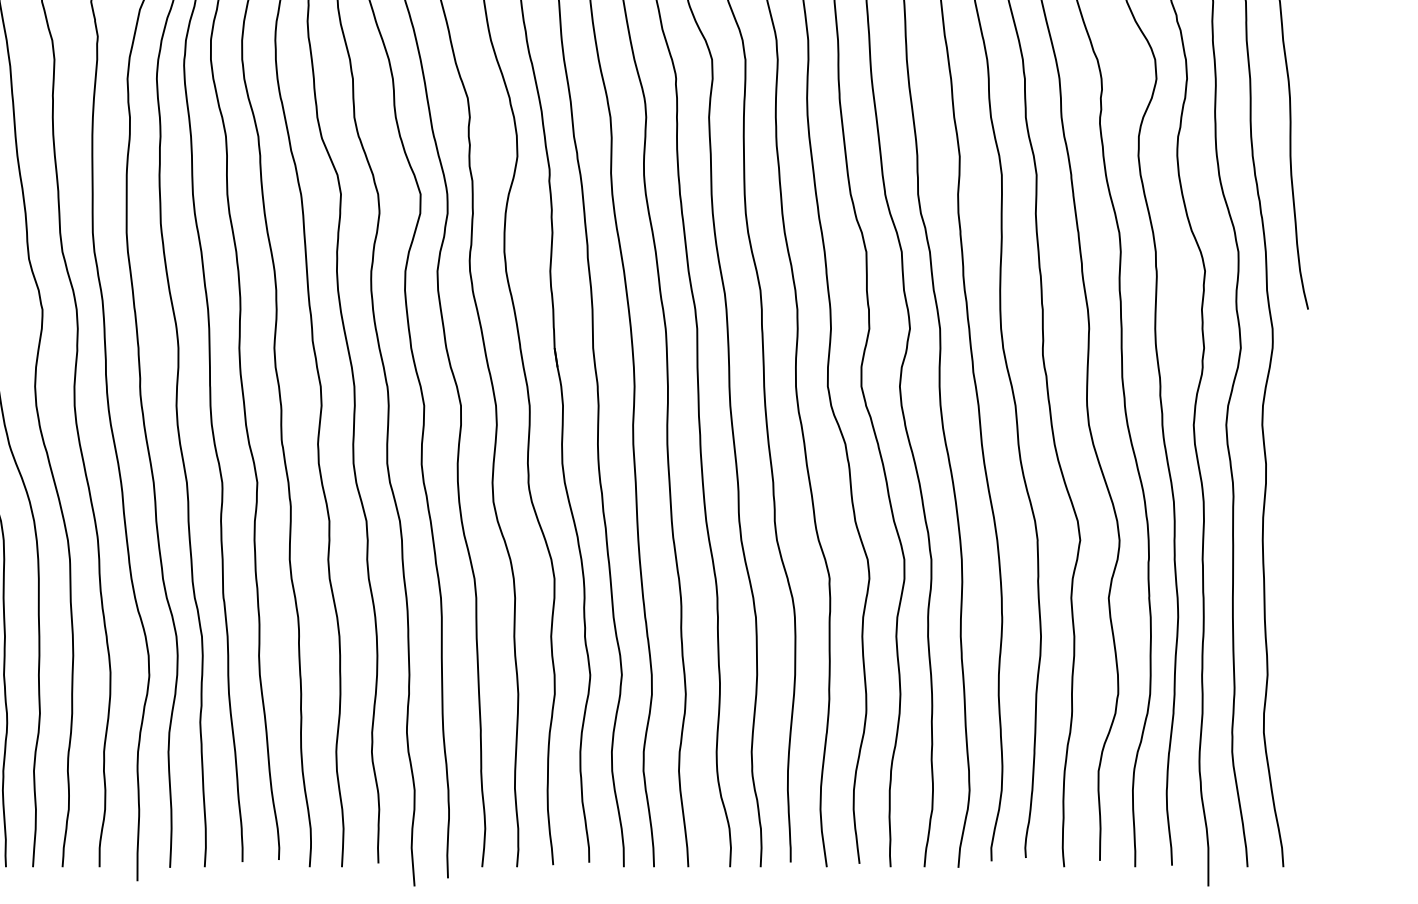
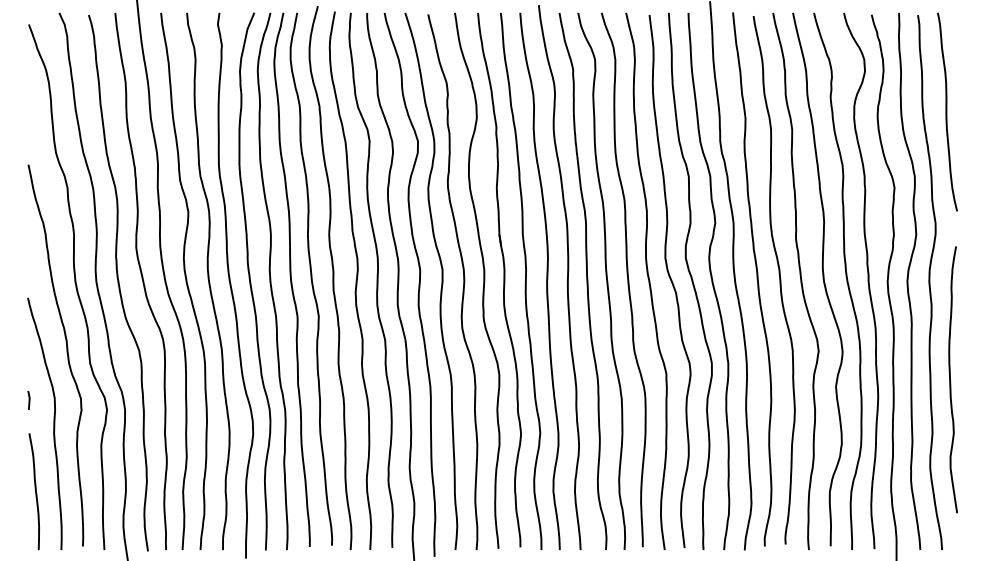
curve: (1297, 586) -> (950, 379), added

